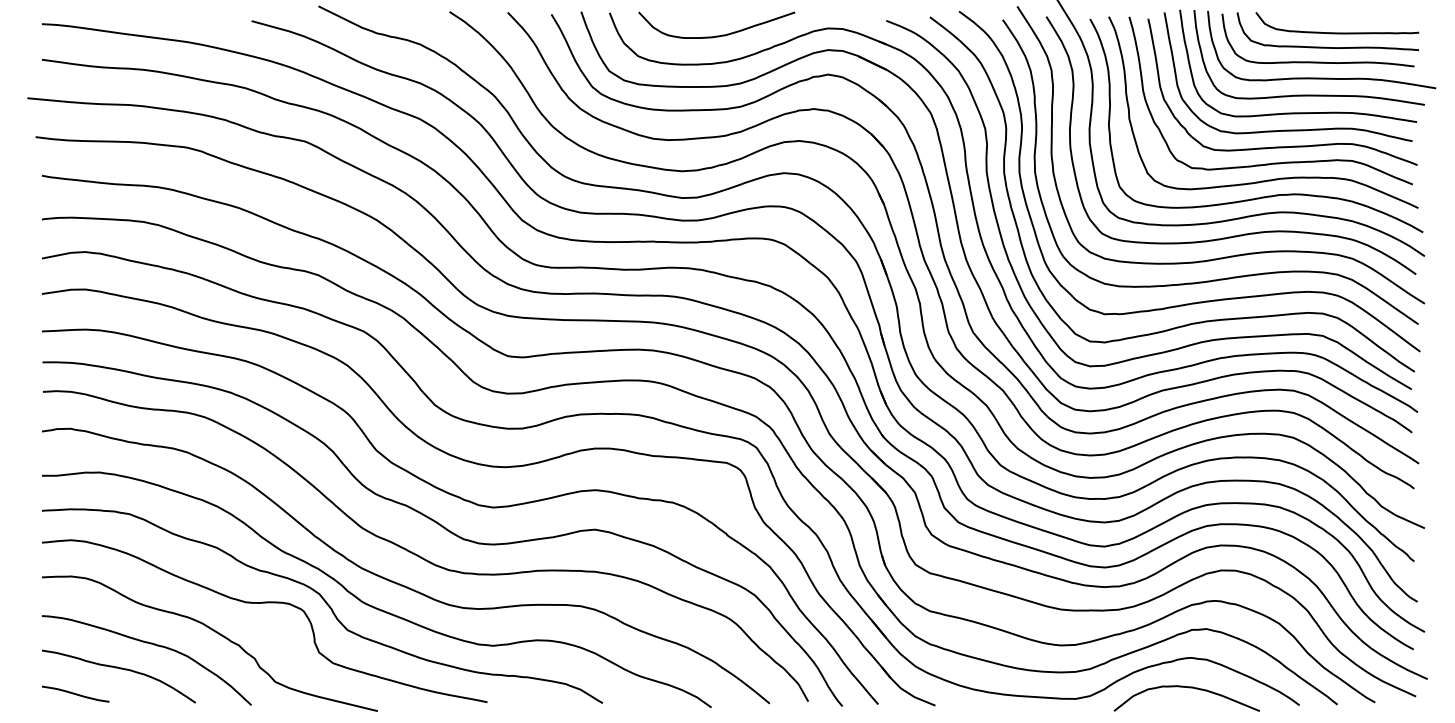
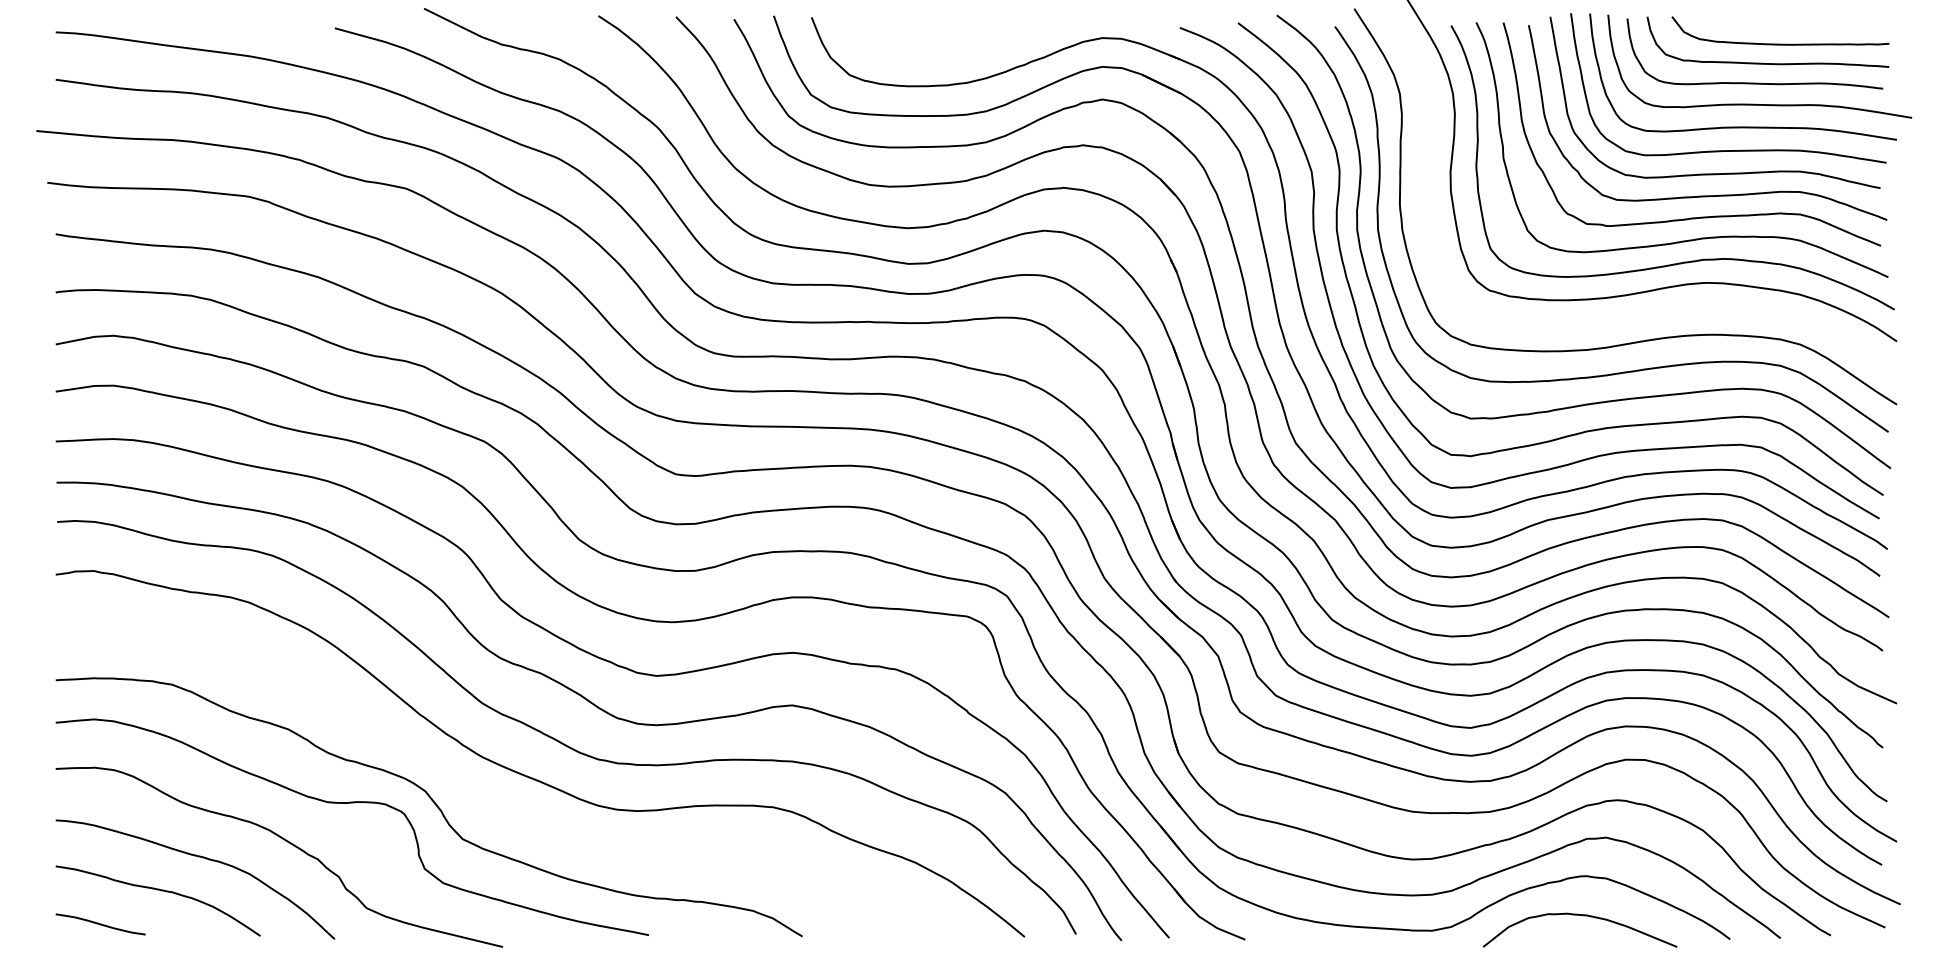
curve: (717, 35) -> (955, 47), removed
curve: (1244, 233) -> (1656, 311), removed
curve: (372, 605) -> (495, 806), removed

